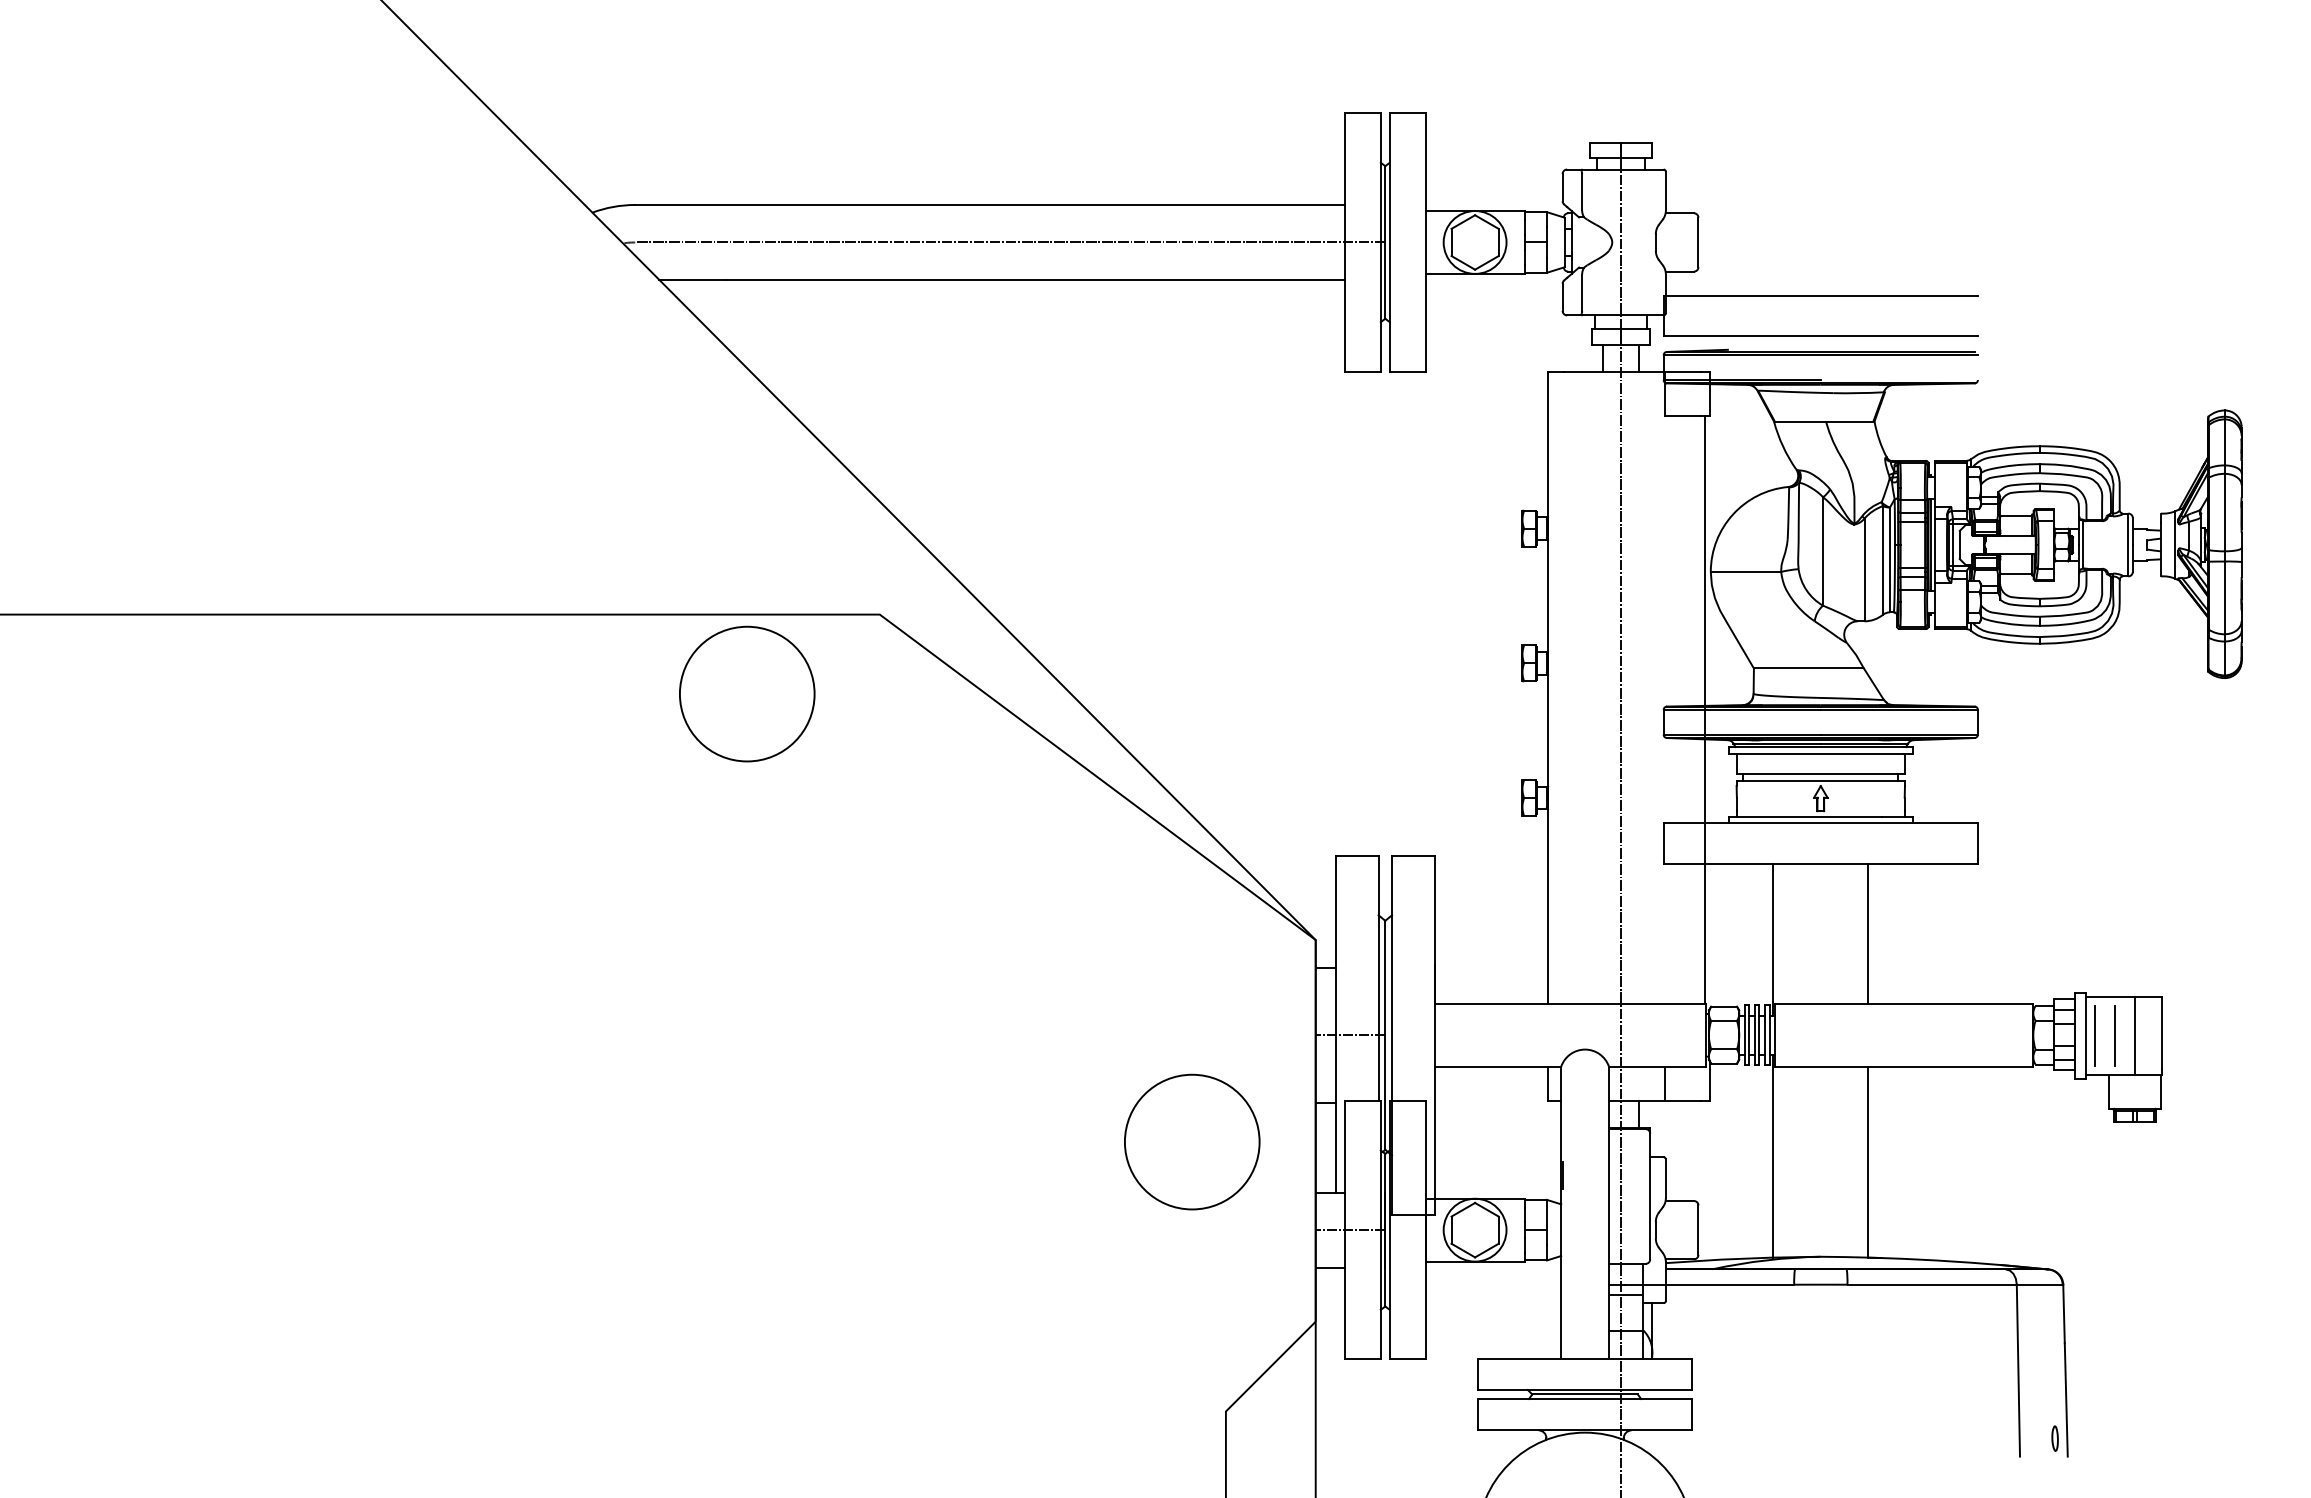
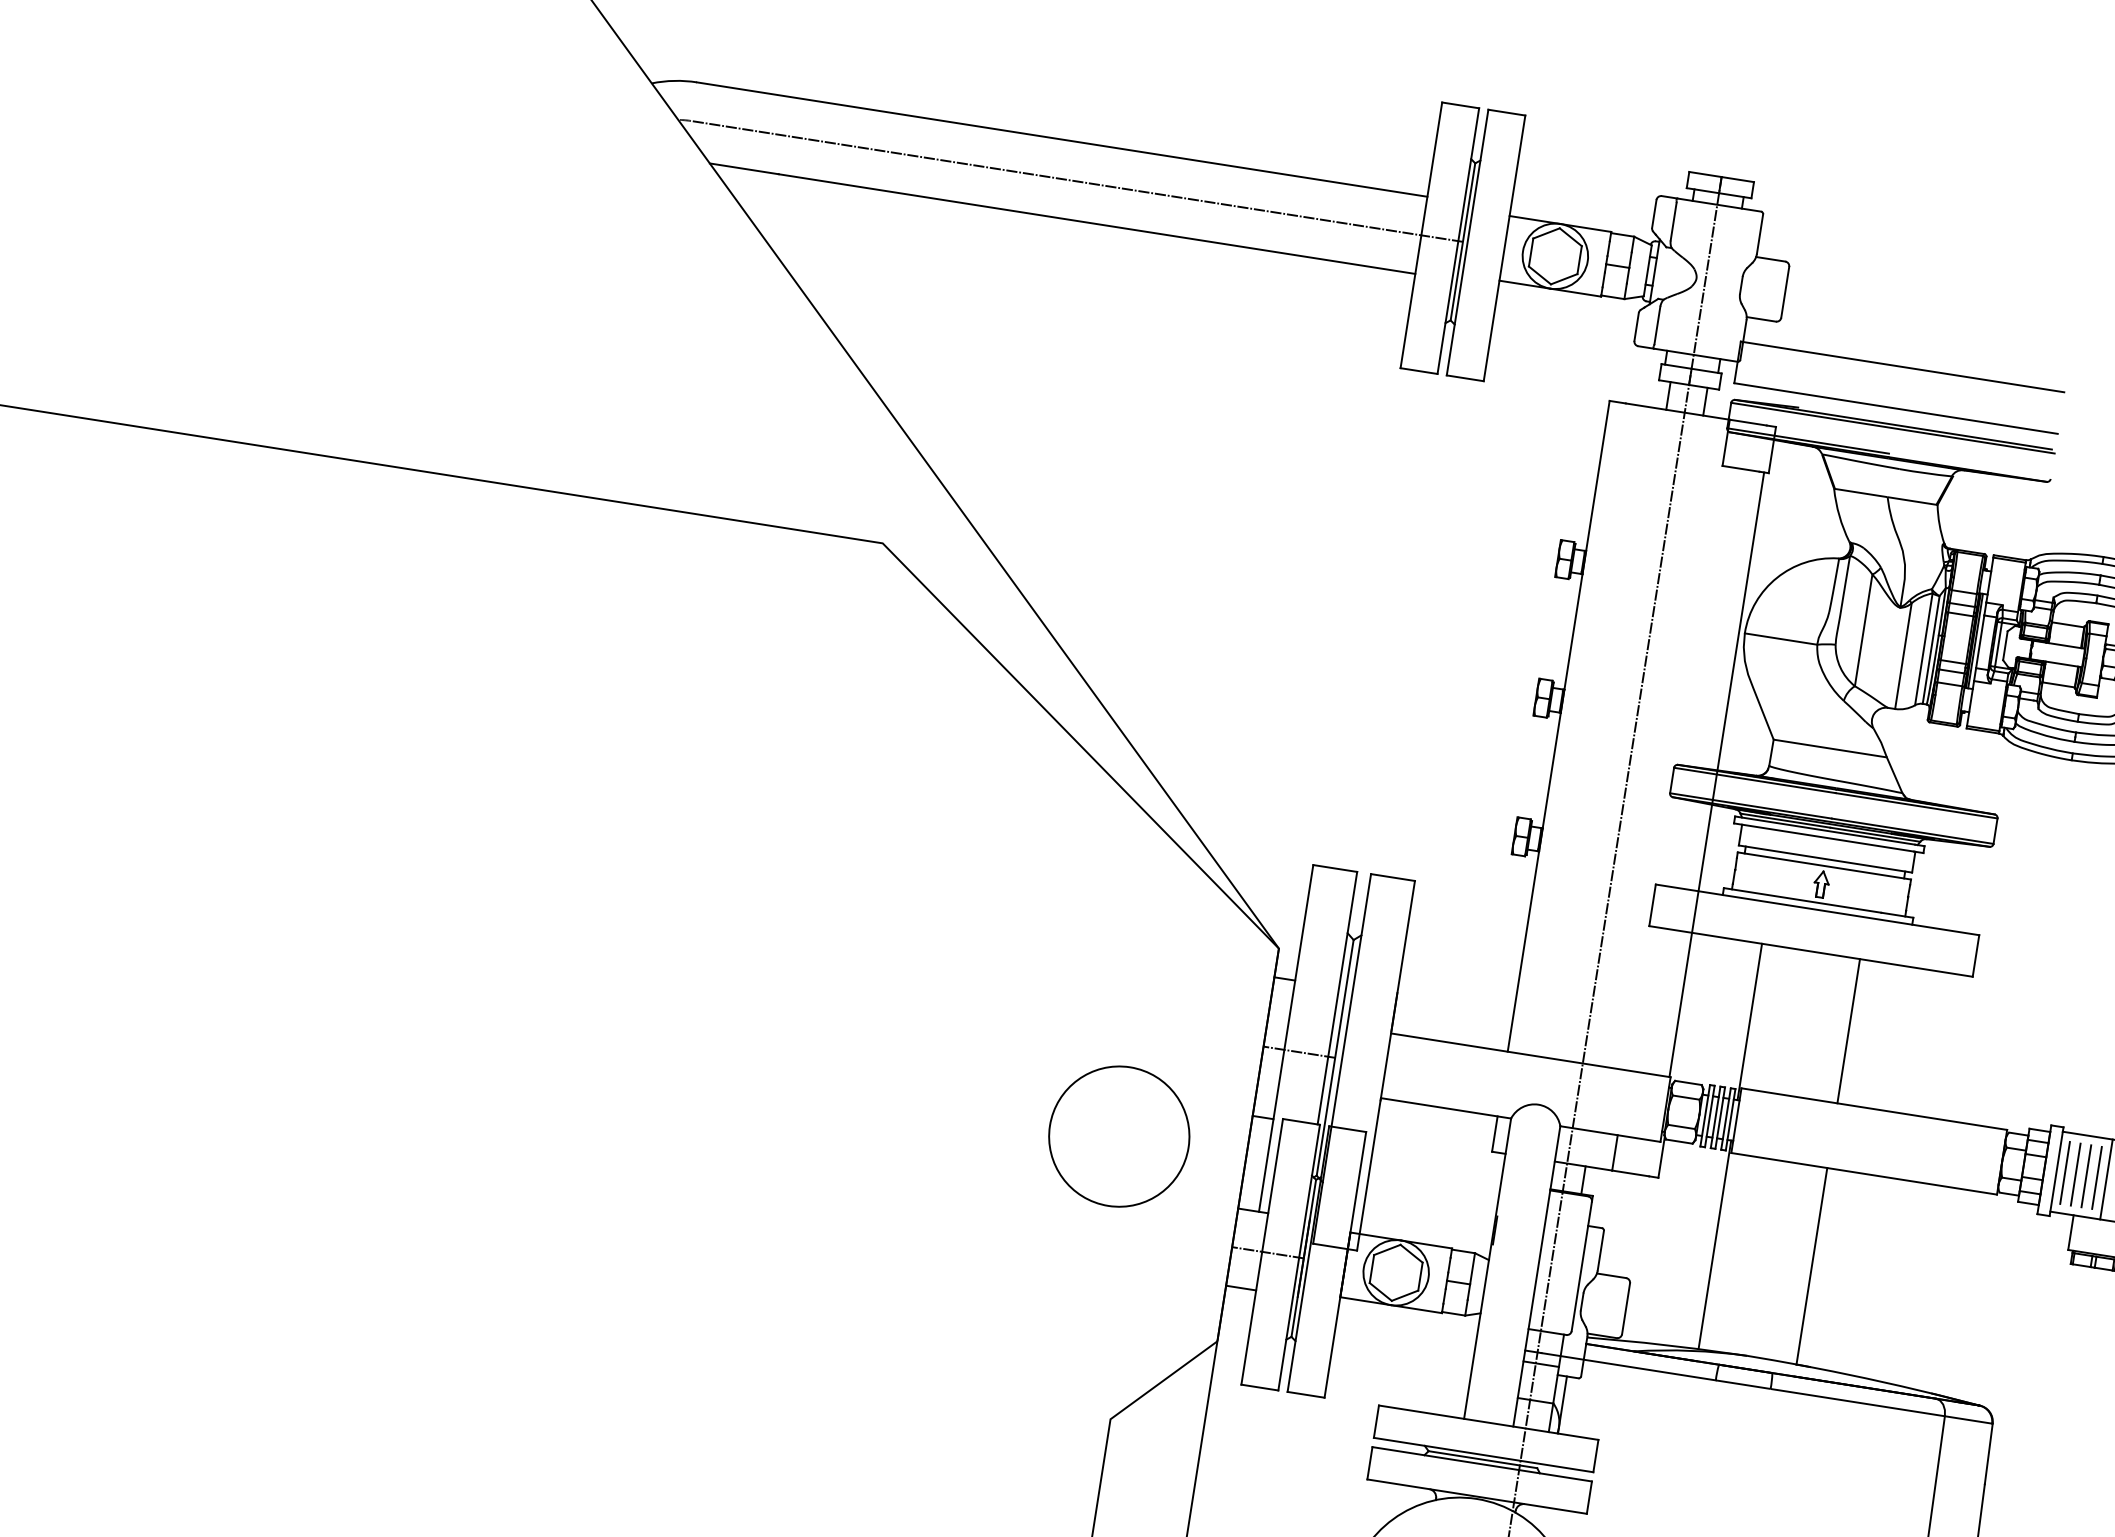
circle: (747, 693) -> (733, 603), removed
line: (2104, 1035) -> (2075, 1173), added
line: (2125, 1035) -> (2096, 1177), added

